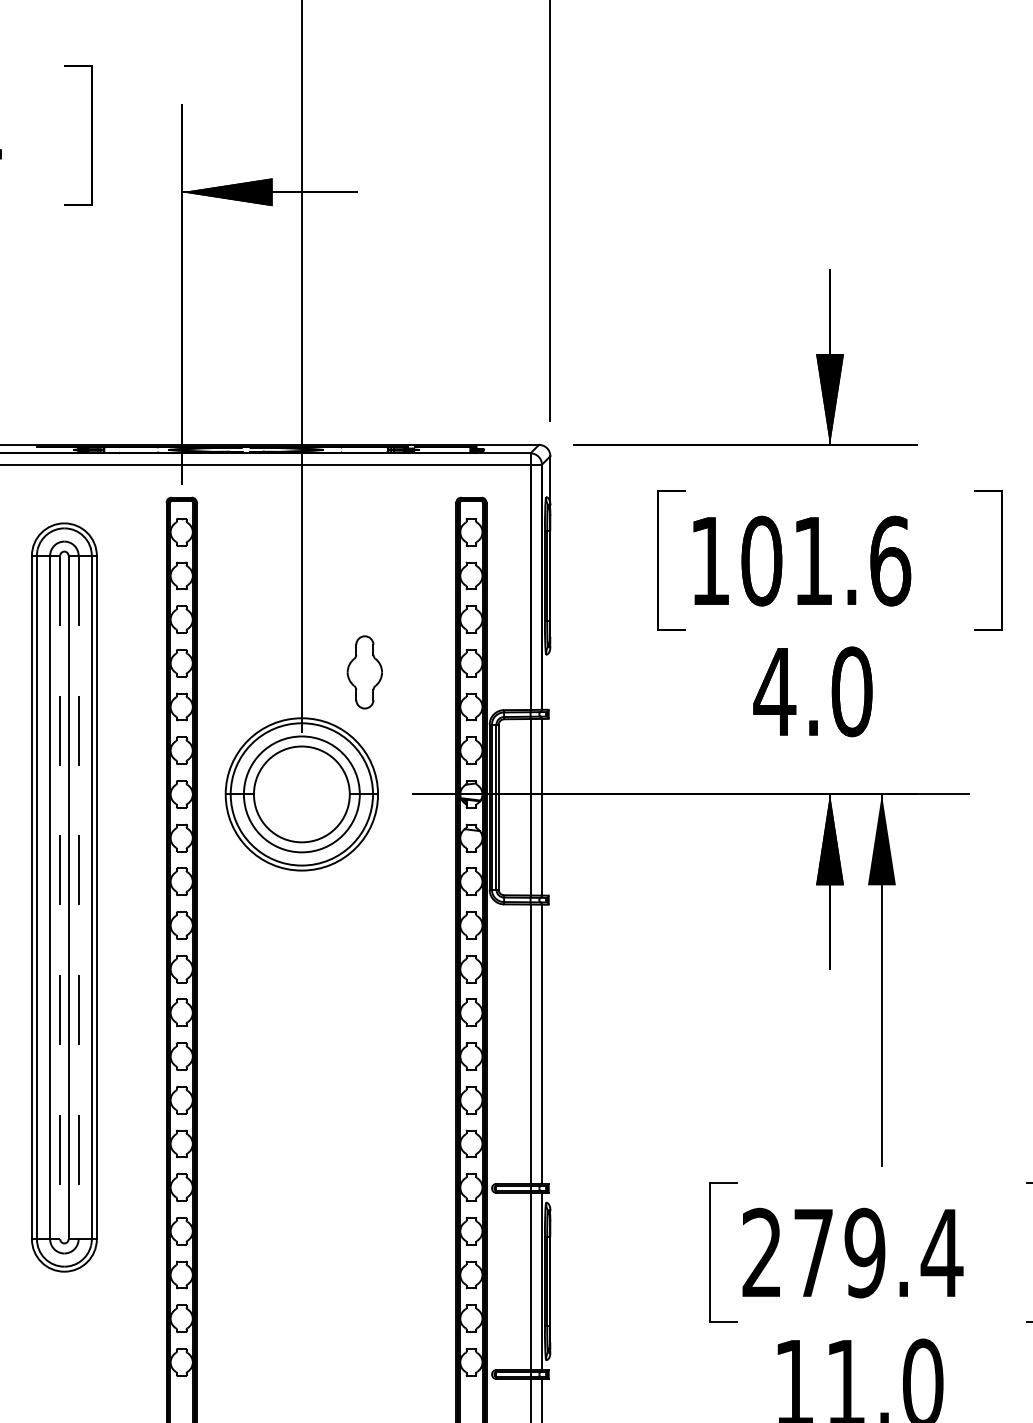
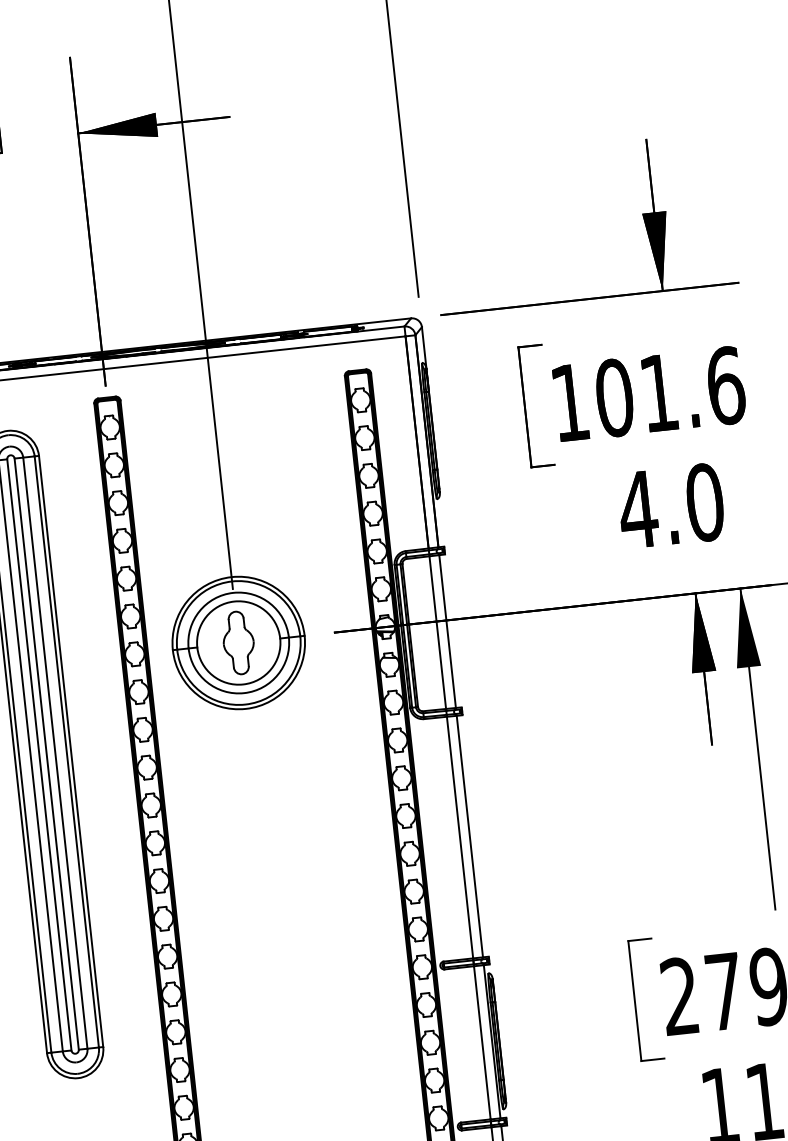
part: (364, 672) -> (238, 643), moved
line: (60, 897) -> (39, 754), dashed -> solid
line: (78, 897) -> (55, 753), dashed -> solid

